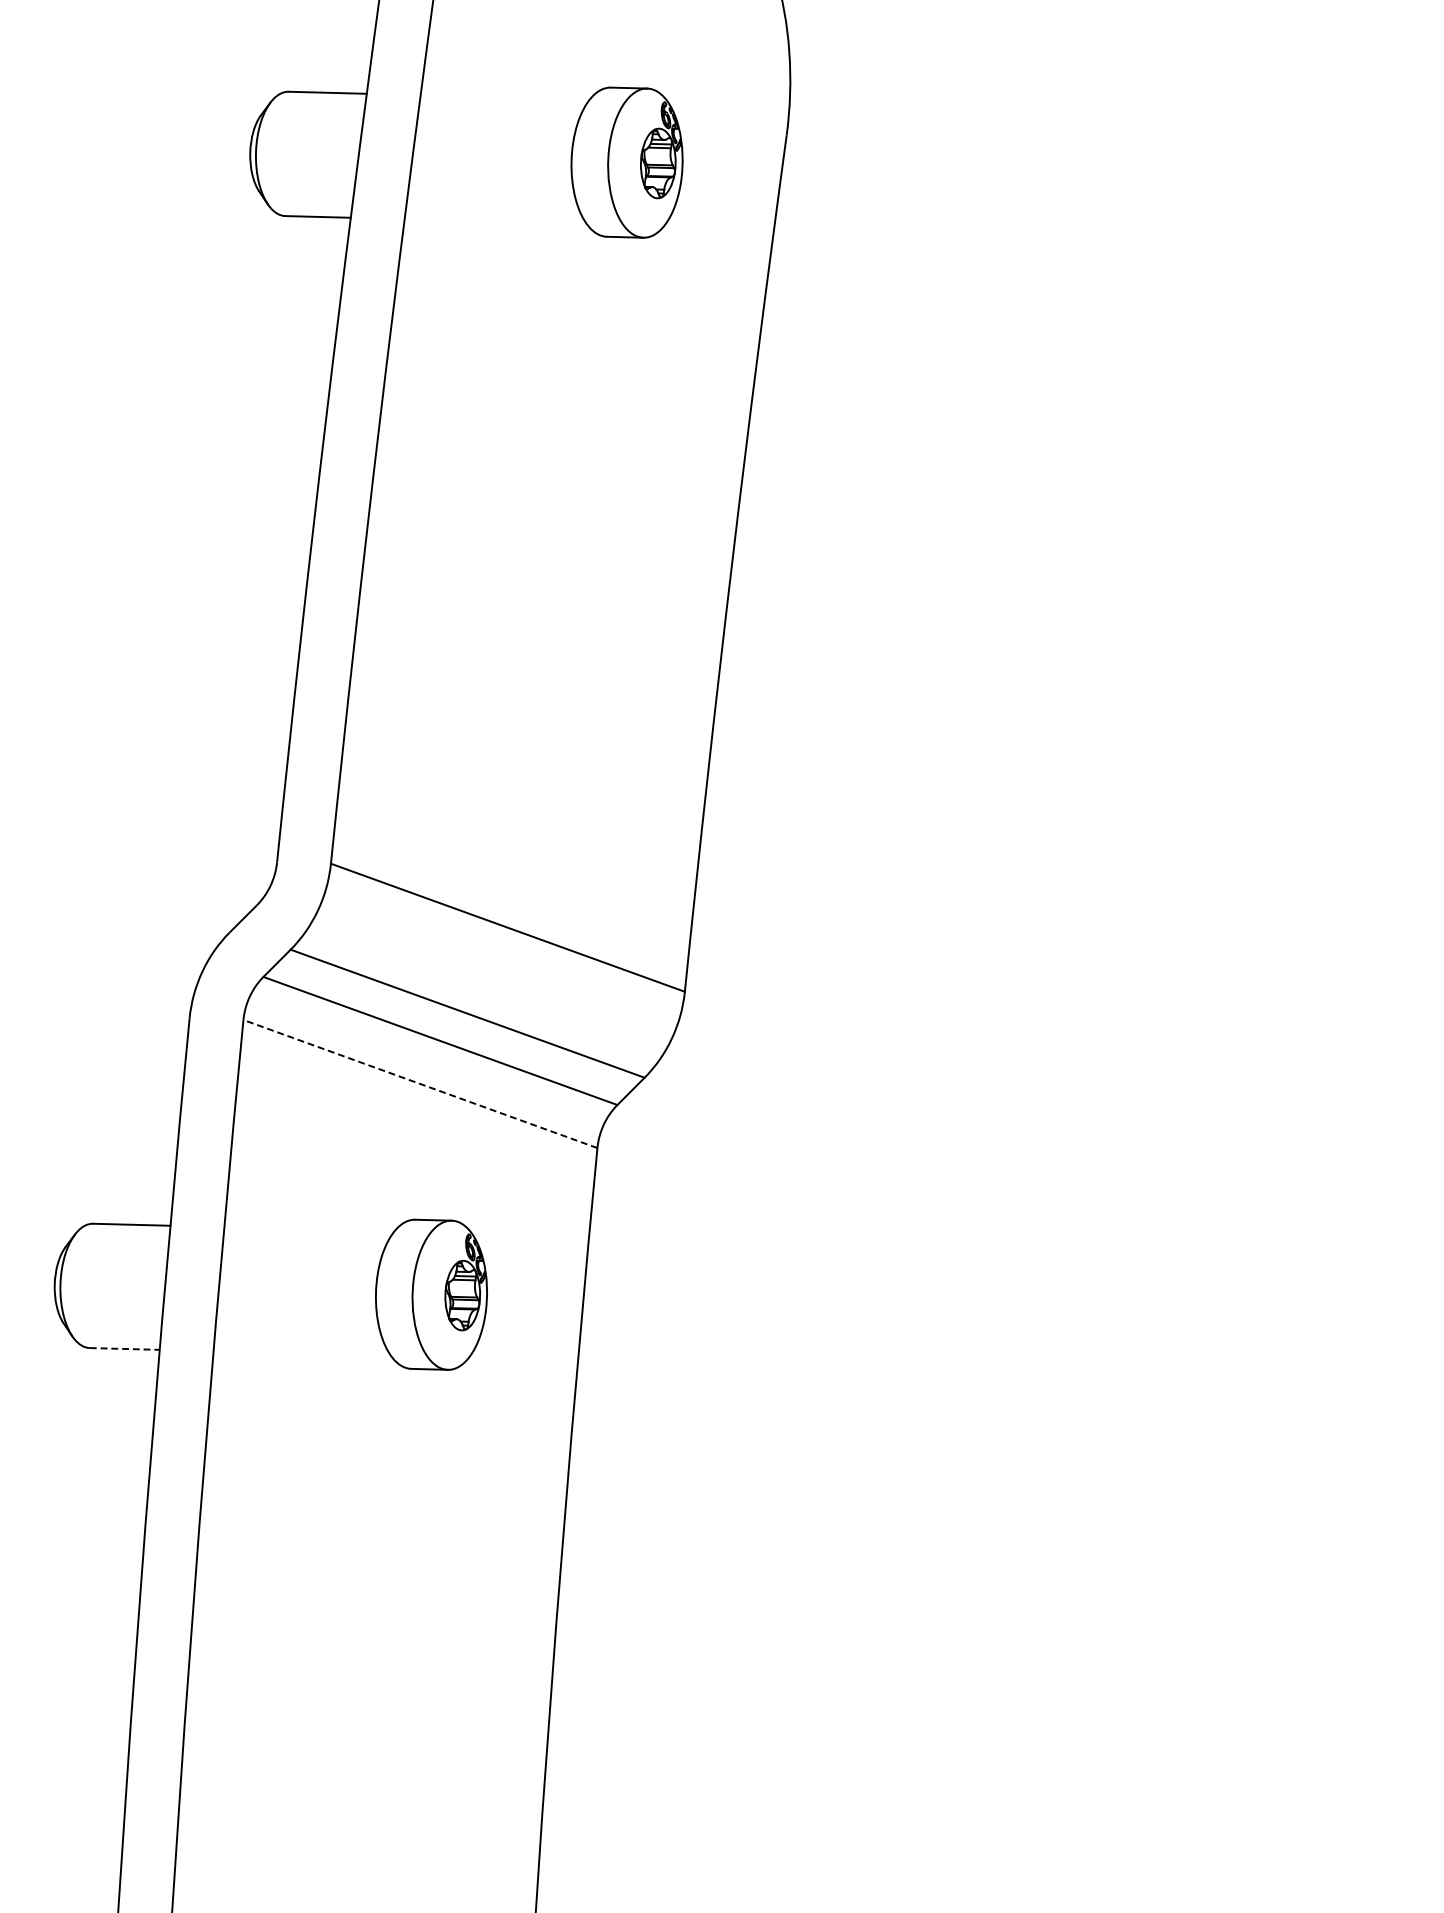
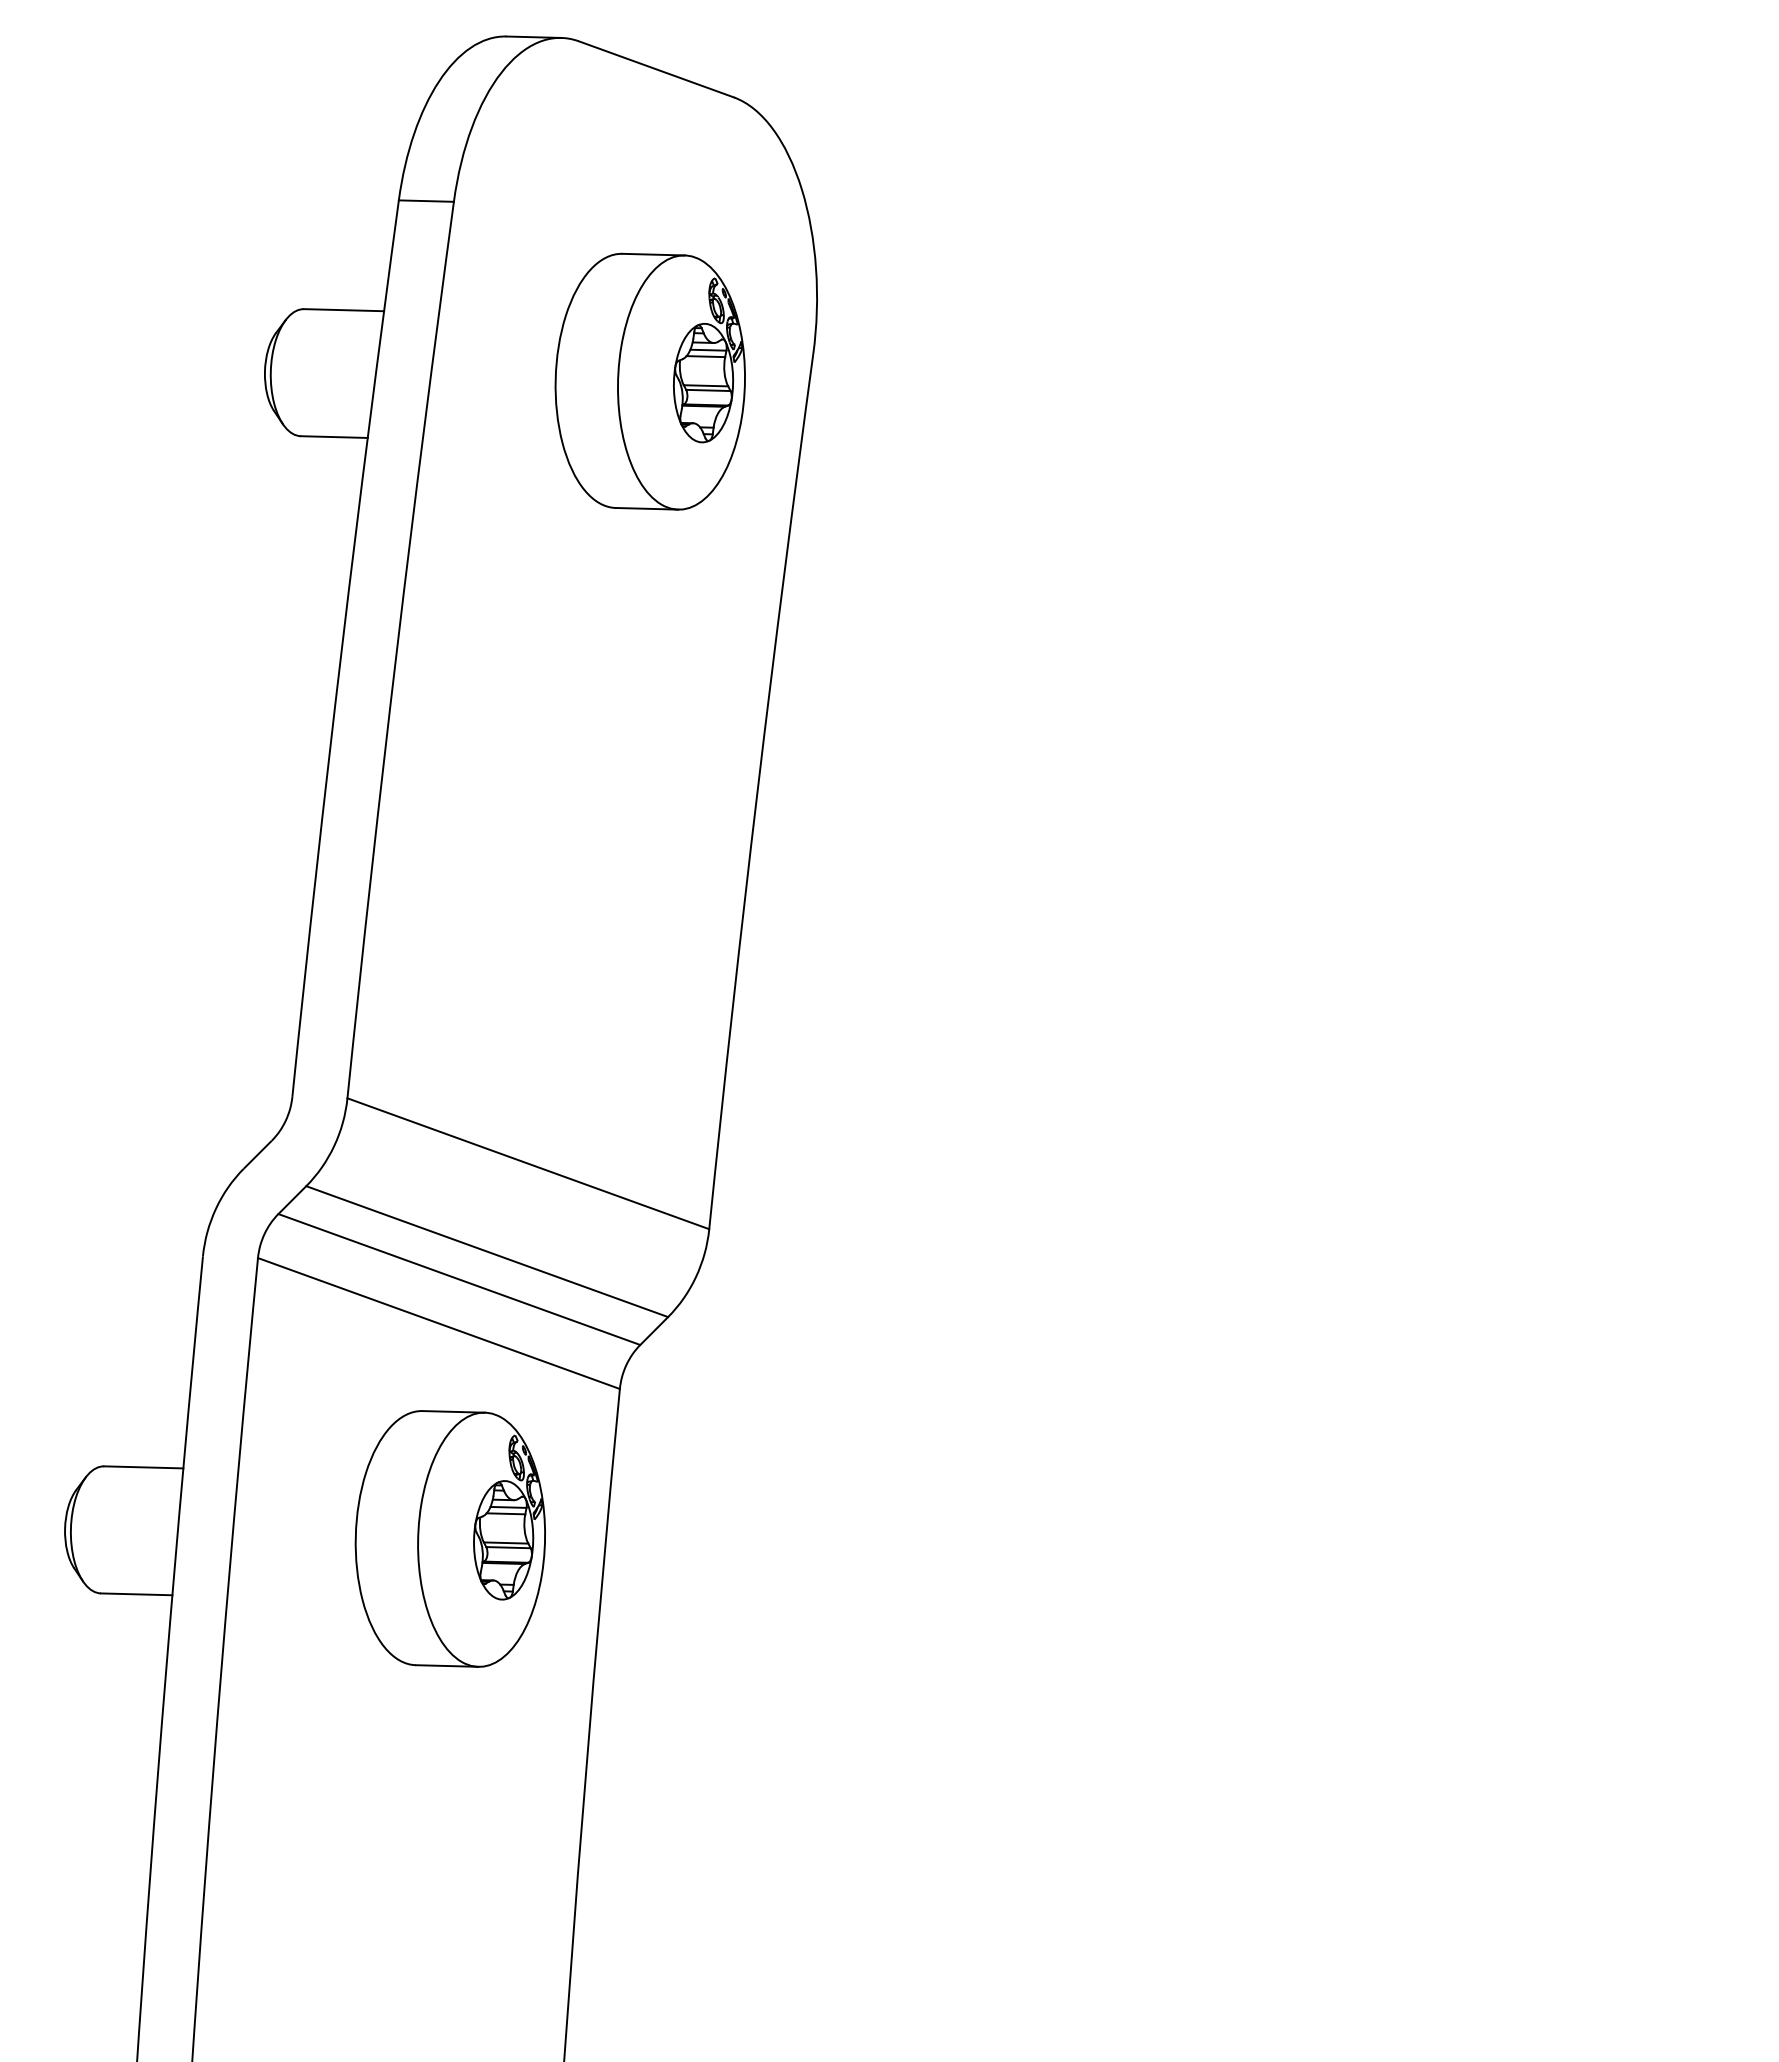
part: (626, 162) -> (649, 381), size x1.67
line: (420, 1084) -> (438, 1323), dashed -> solid
part: (430, 1294) -> (449, 1538), size x1.67
line: (124, 1349) -> (136, 1594), dashed -> solid

